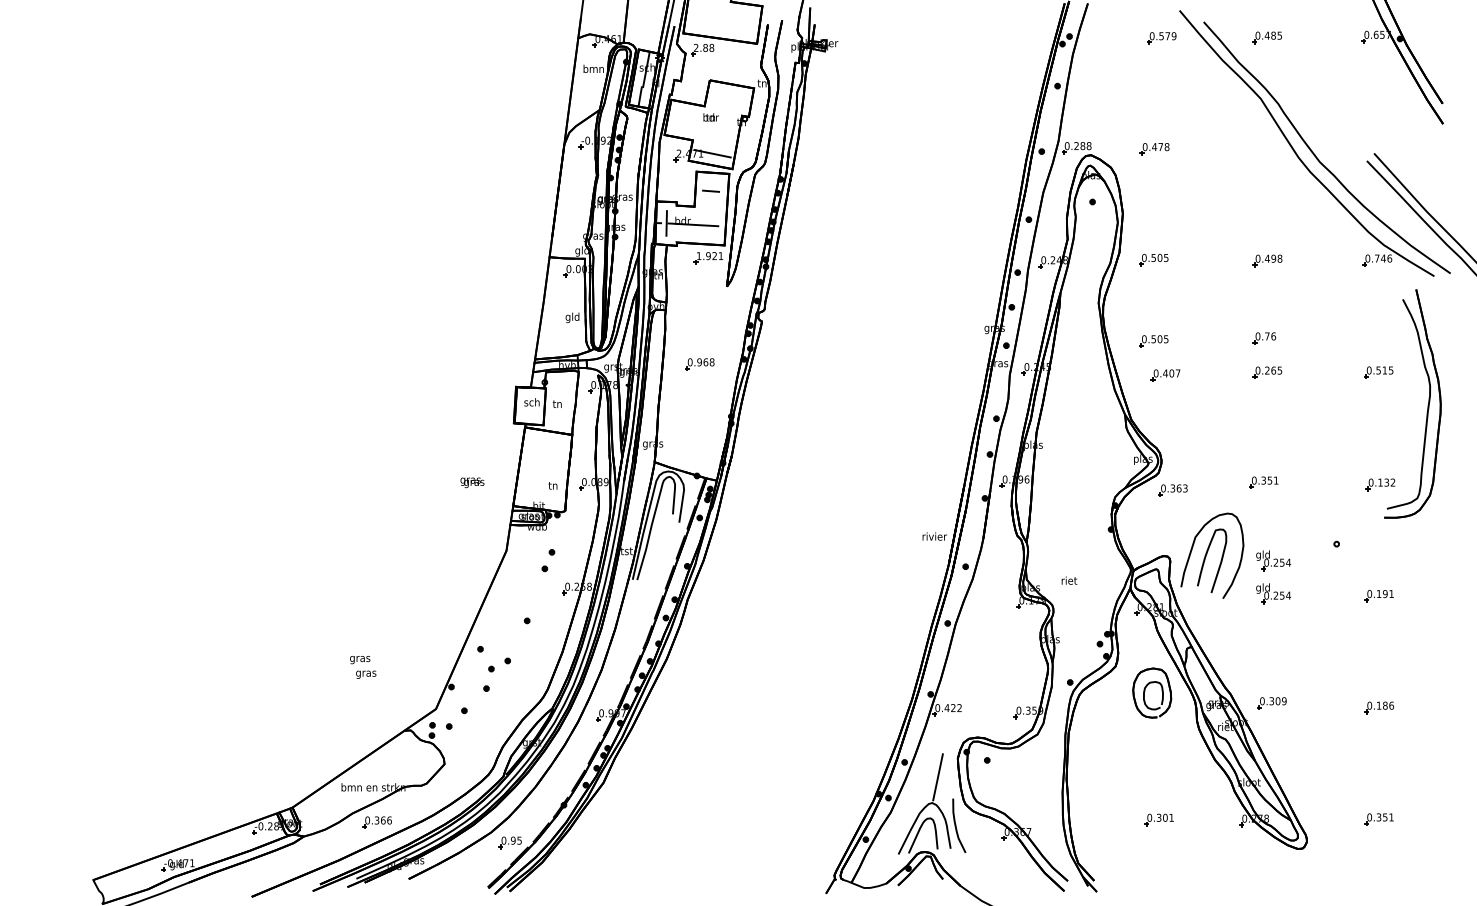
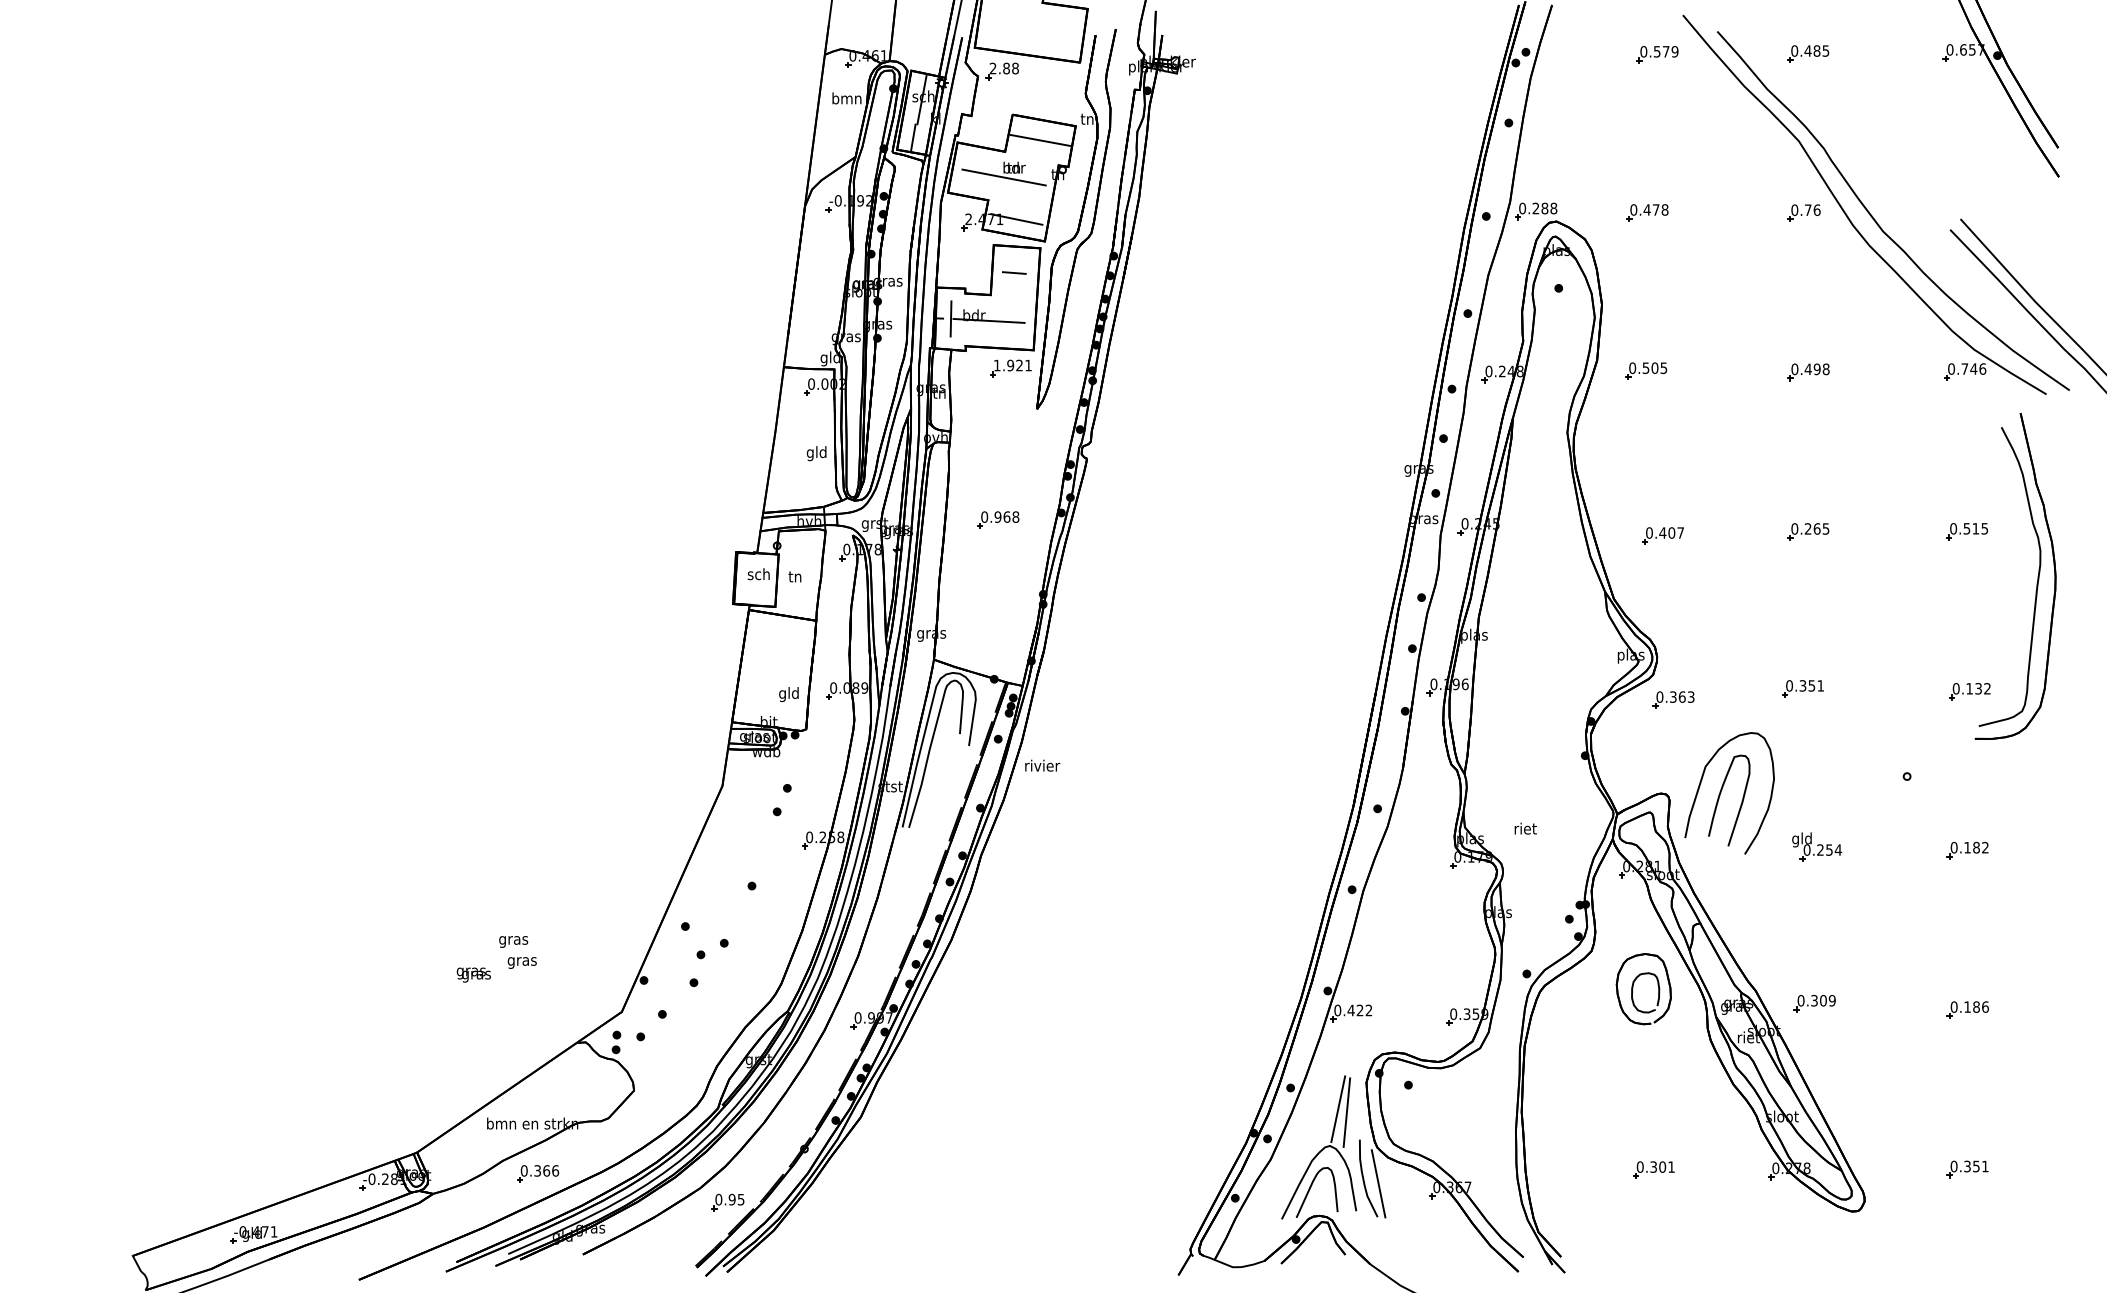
line: (729, 98) -> (1040, 140), added
line: (703, 124) -> (1003, 177), added
part: (1264, 338) -> (1803, 212), moved
part: (1154, 340) -> (1646, 486), removed
text: (472, 482) -> (473, 974), moved
text: (552, 486) -> (788, 694), tn -> gld
text: (934, 536) -> (1042, 765), moved
part: (1273, 560) -> (1817, 799), removed
text: (1388, 593) -> (1980, 847), 0.191 -> 0.182
line: (943, 779) -> (1346, 1112), added
line: (966, 829) -> (1378, 1183), added

